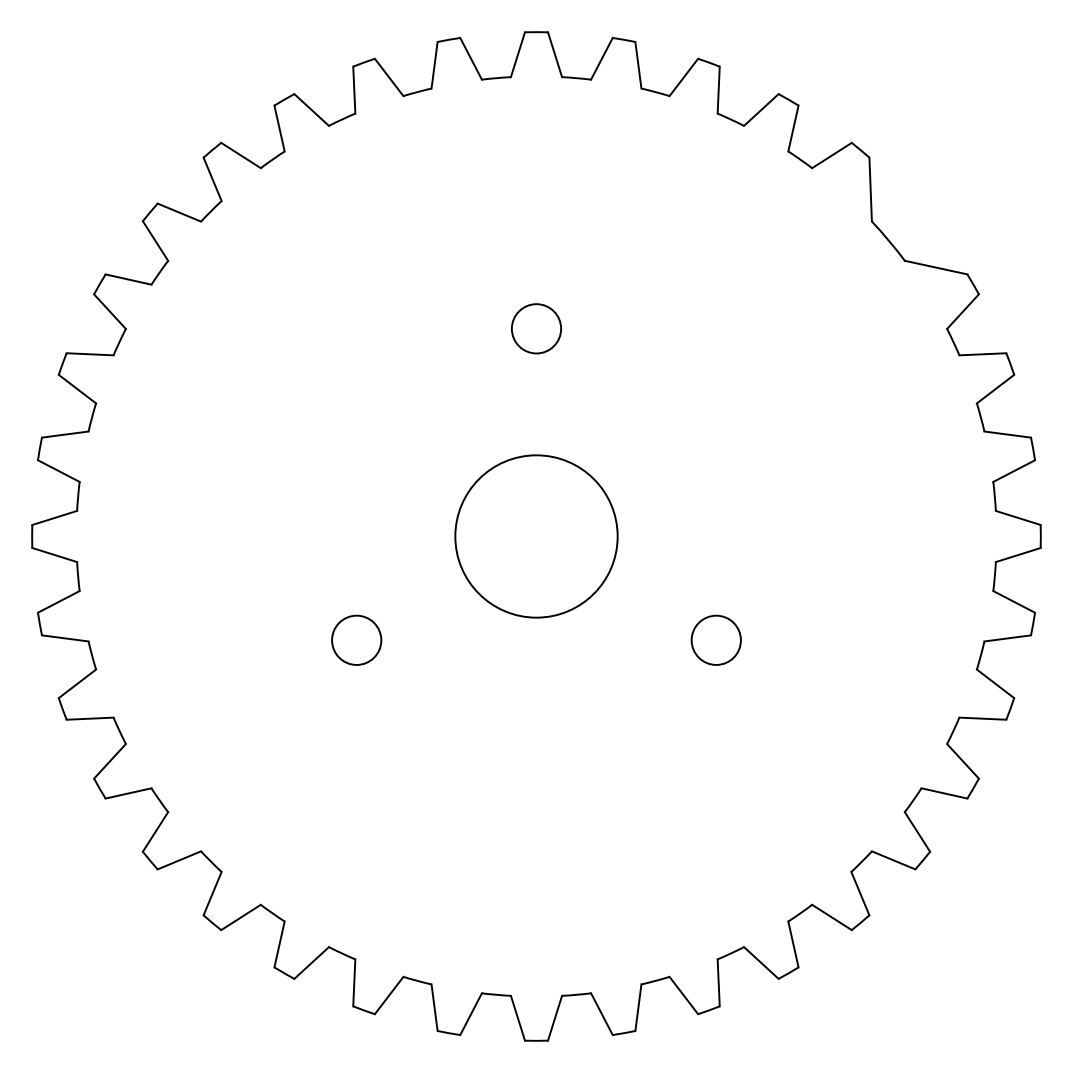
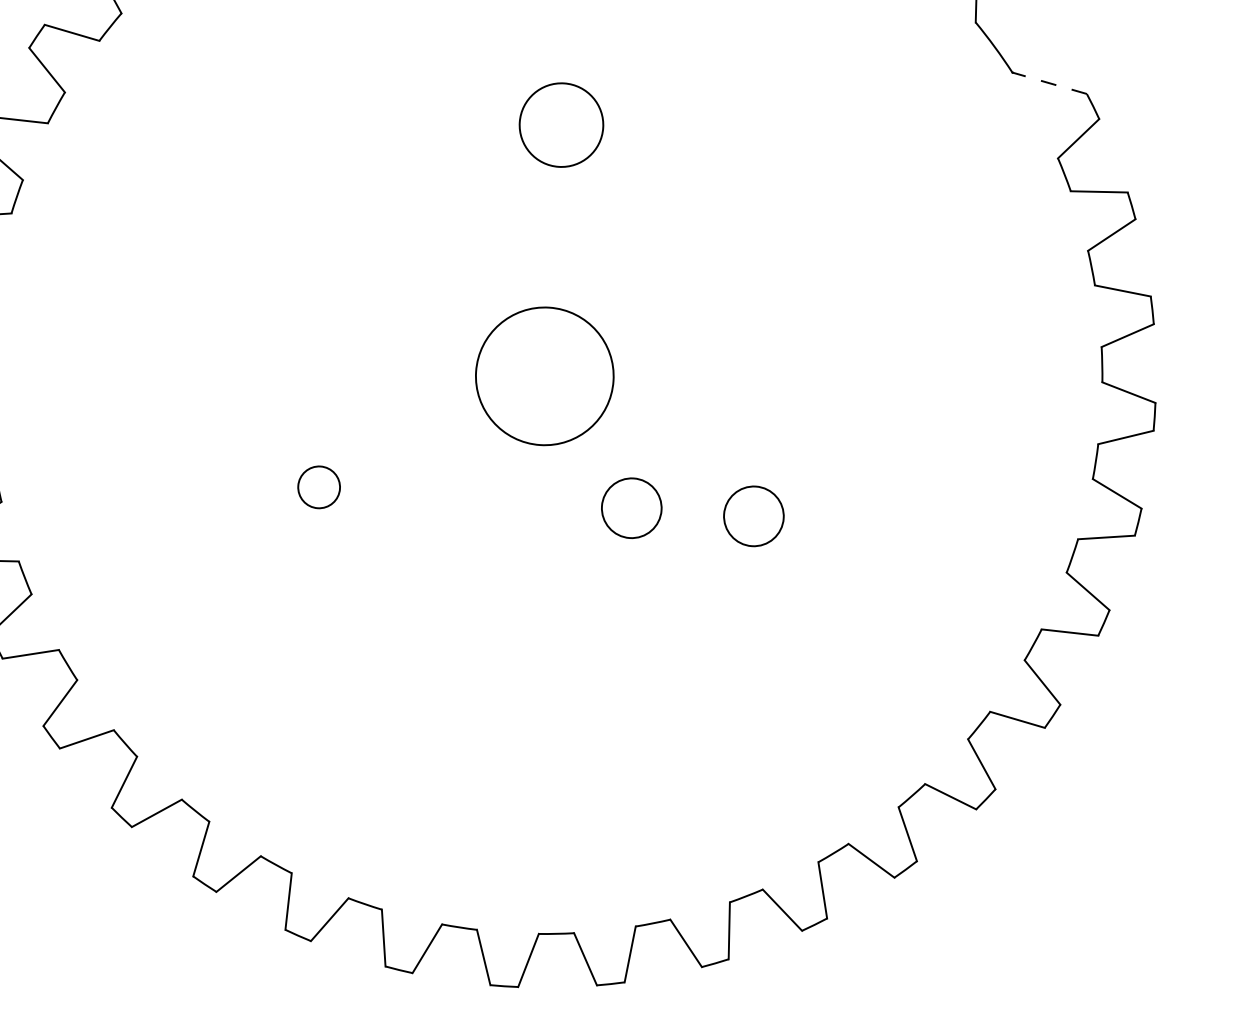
line: (936, 267) -> (1050, 83), solid -> dashed
circle: (536, 328) -> (561, 124), size x1.4
circle: (536, 536) -> (544, 376), size x0.7
circle: (356, 639) -> (318, 486), size x0.7
circle: (614, 639) -> (630, 507), added

